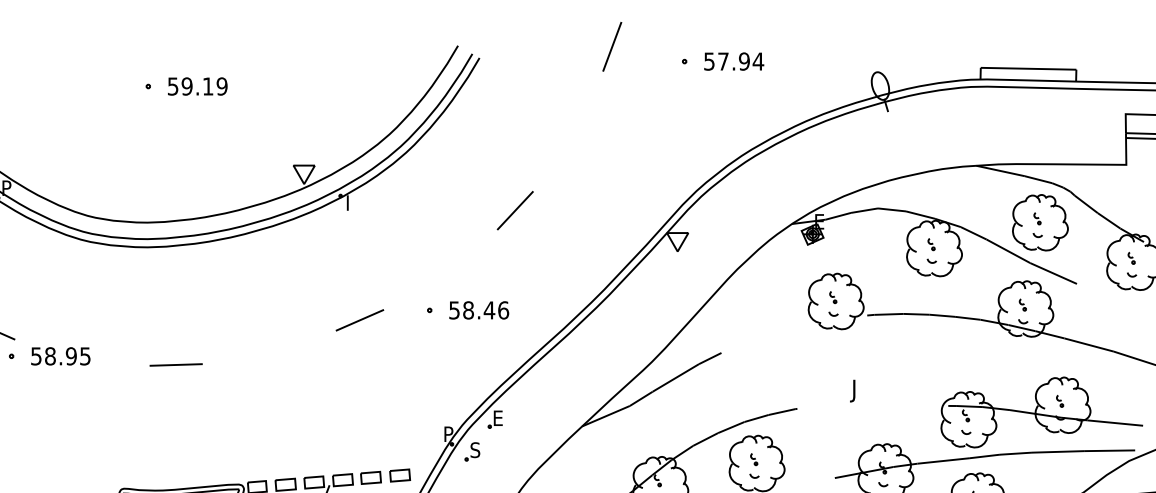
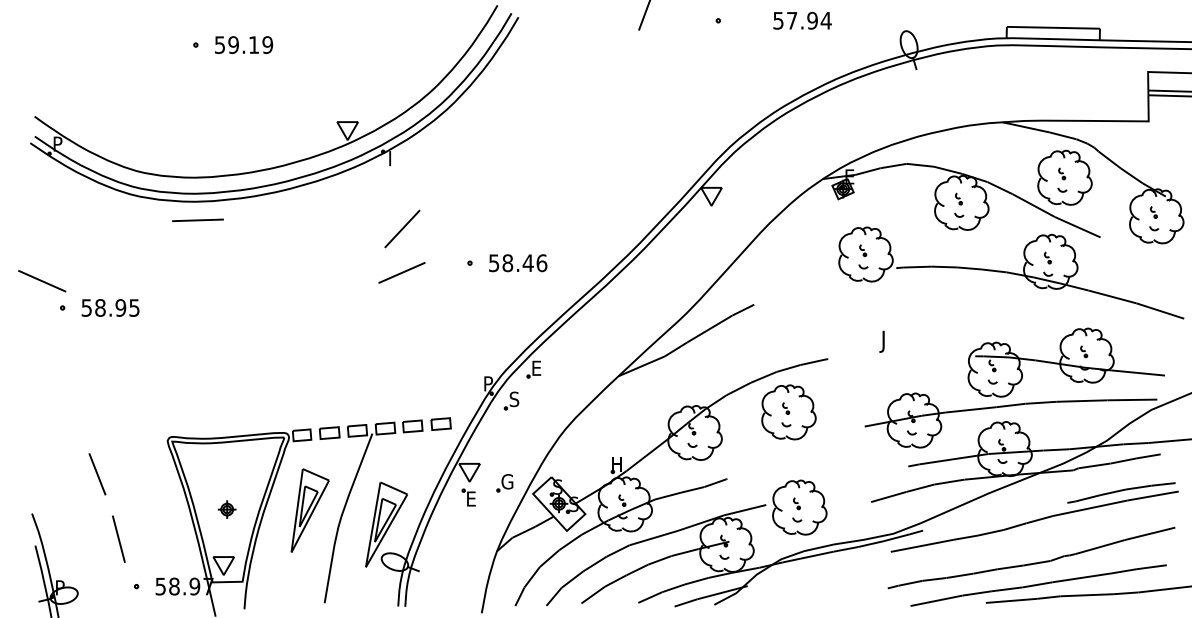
text: (734, 61) -> (802, 20), moved
line: (515, 210) -> (402, 228), moved
line: (175, 364) -> (197, 219), moved

